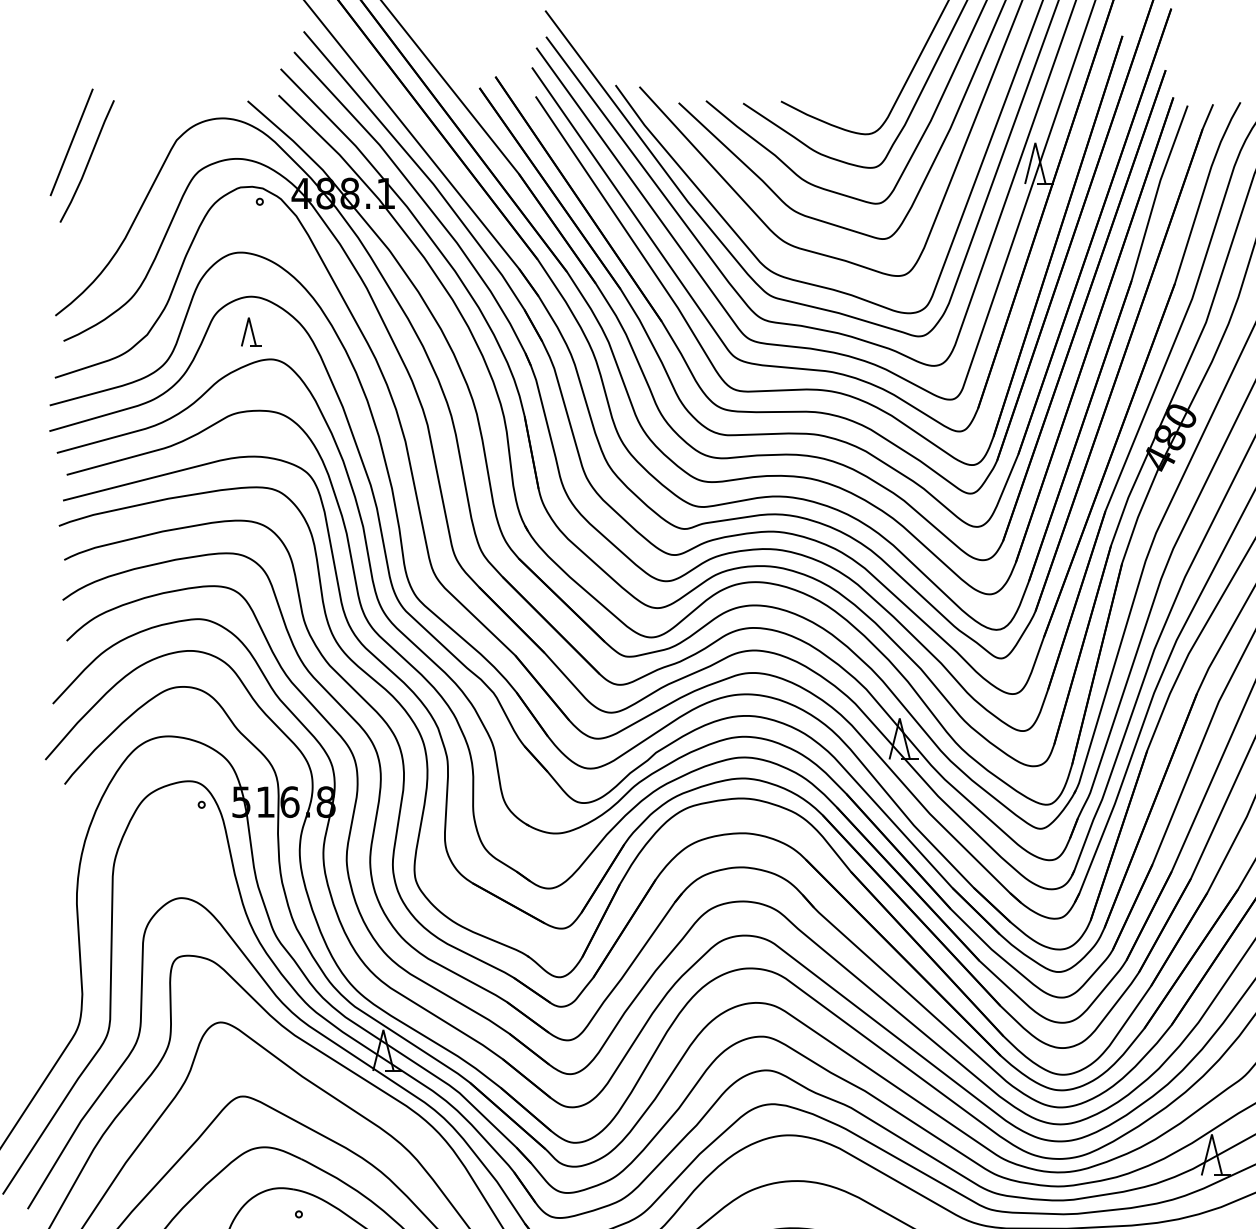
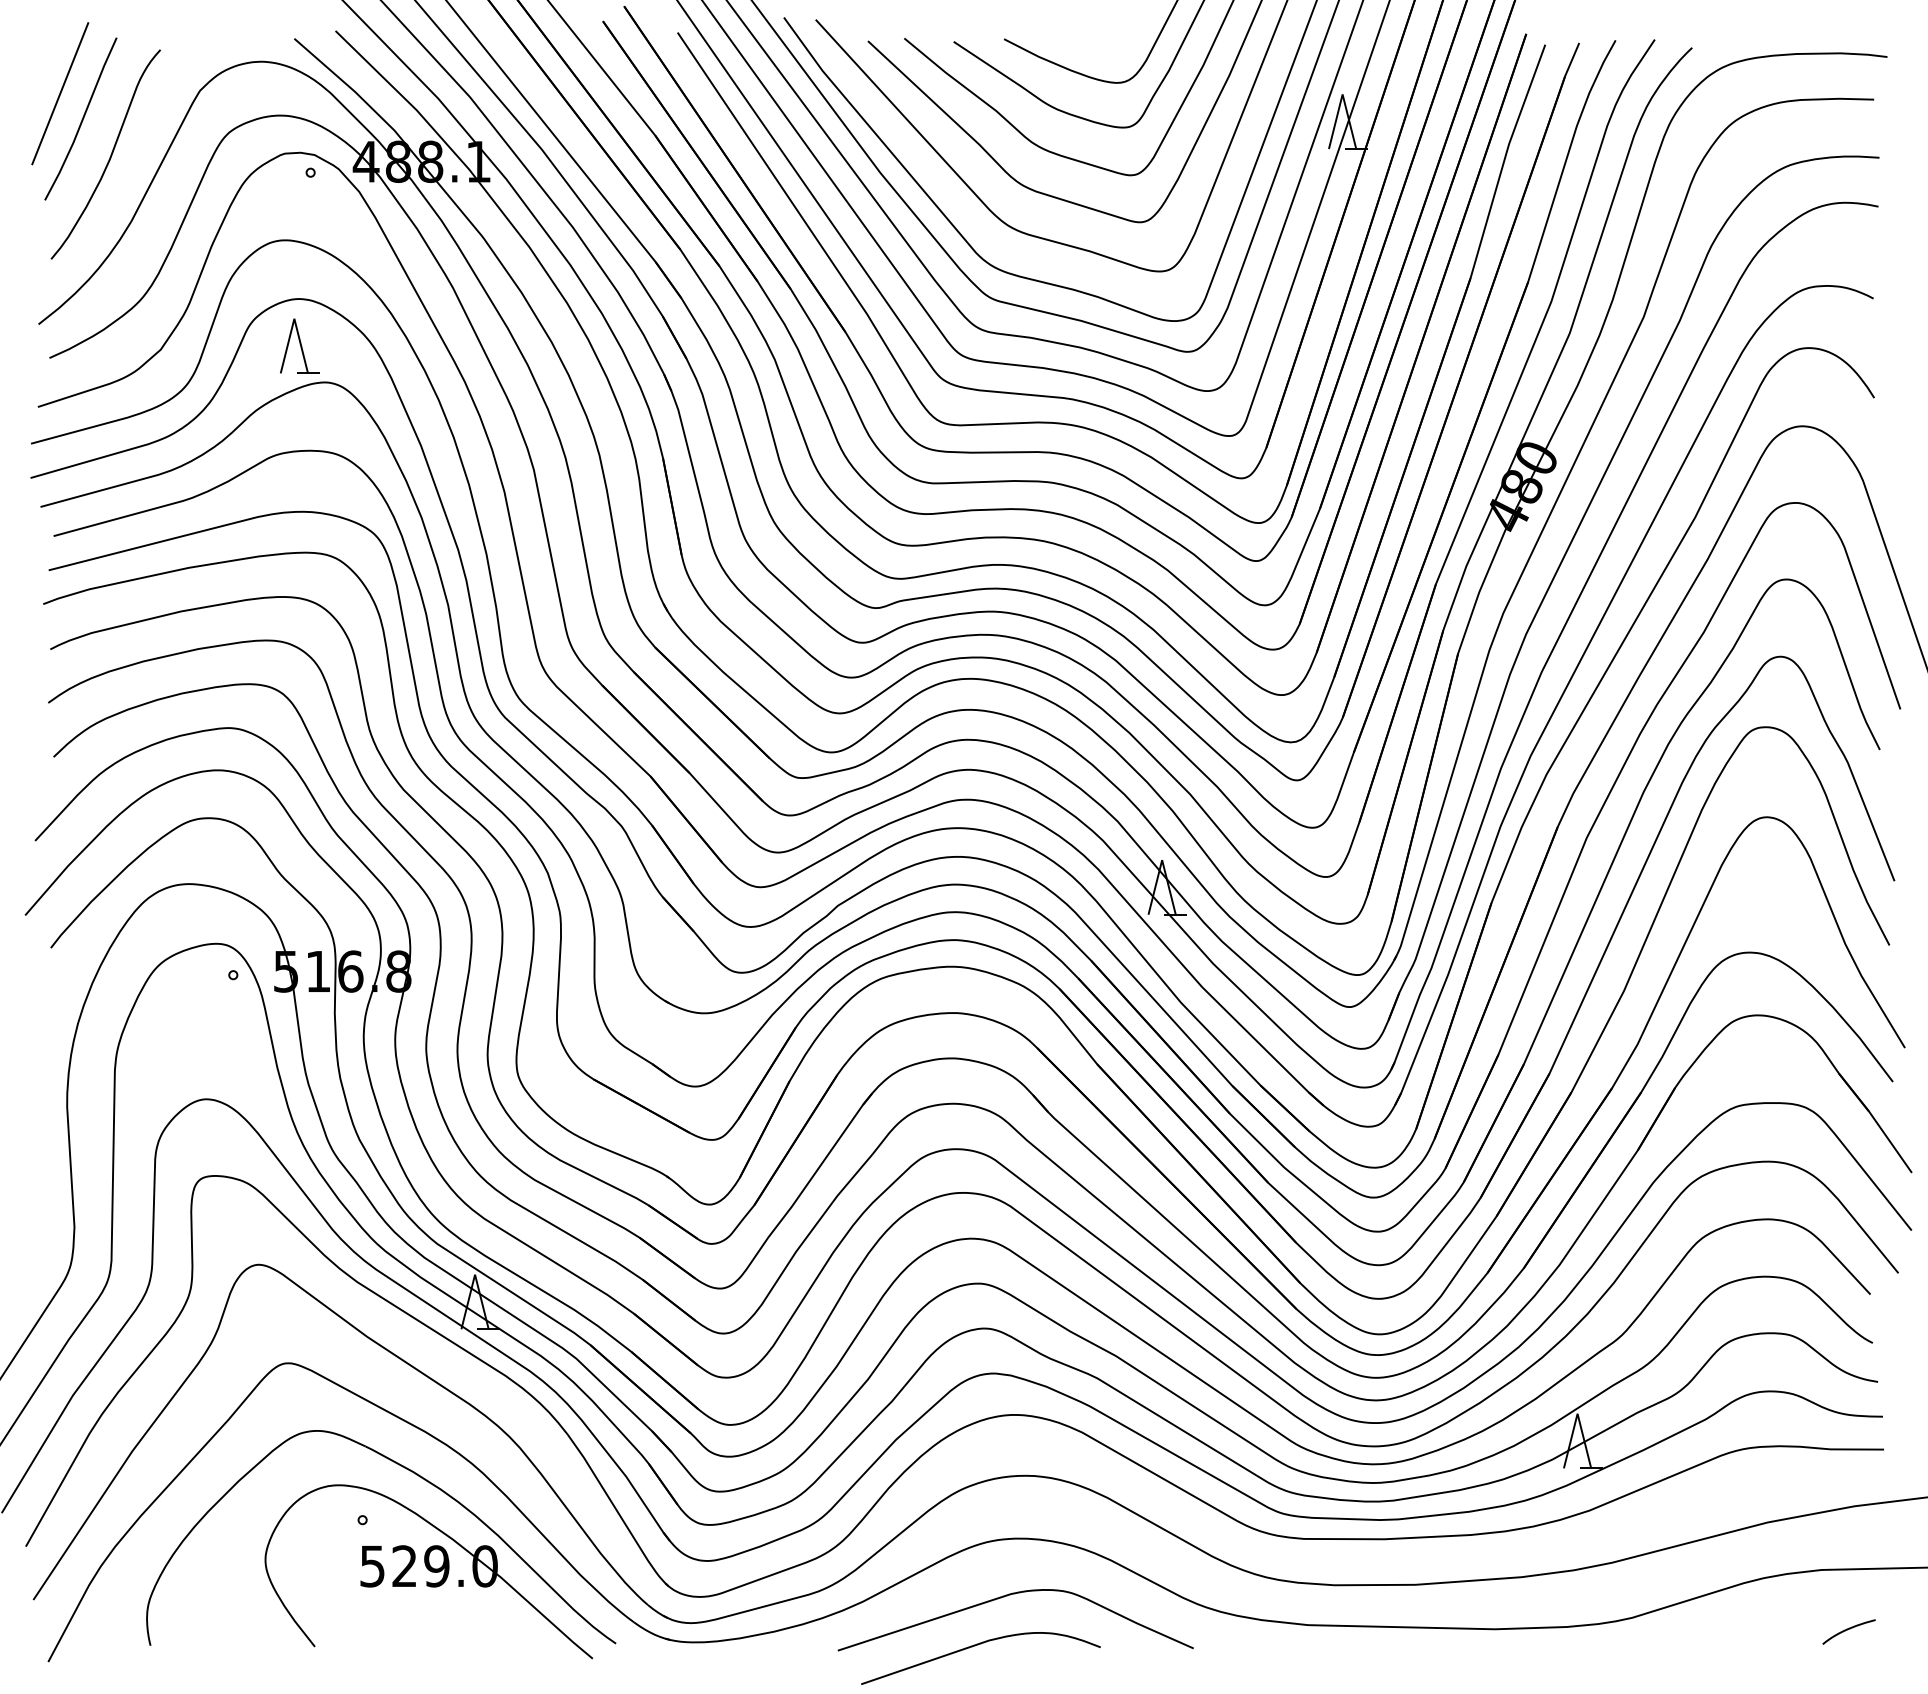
curve: (109, 188) -> (110, 154), added
part: (251, 331) -> (299, 345), size x1.43

